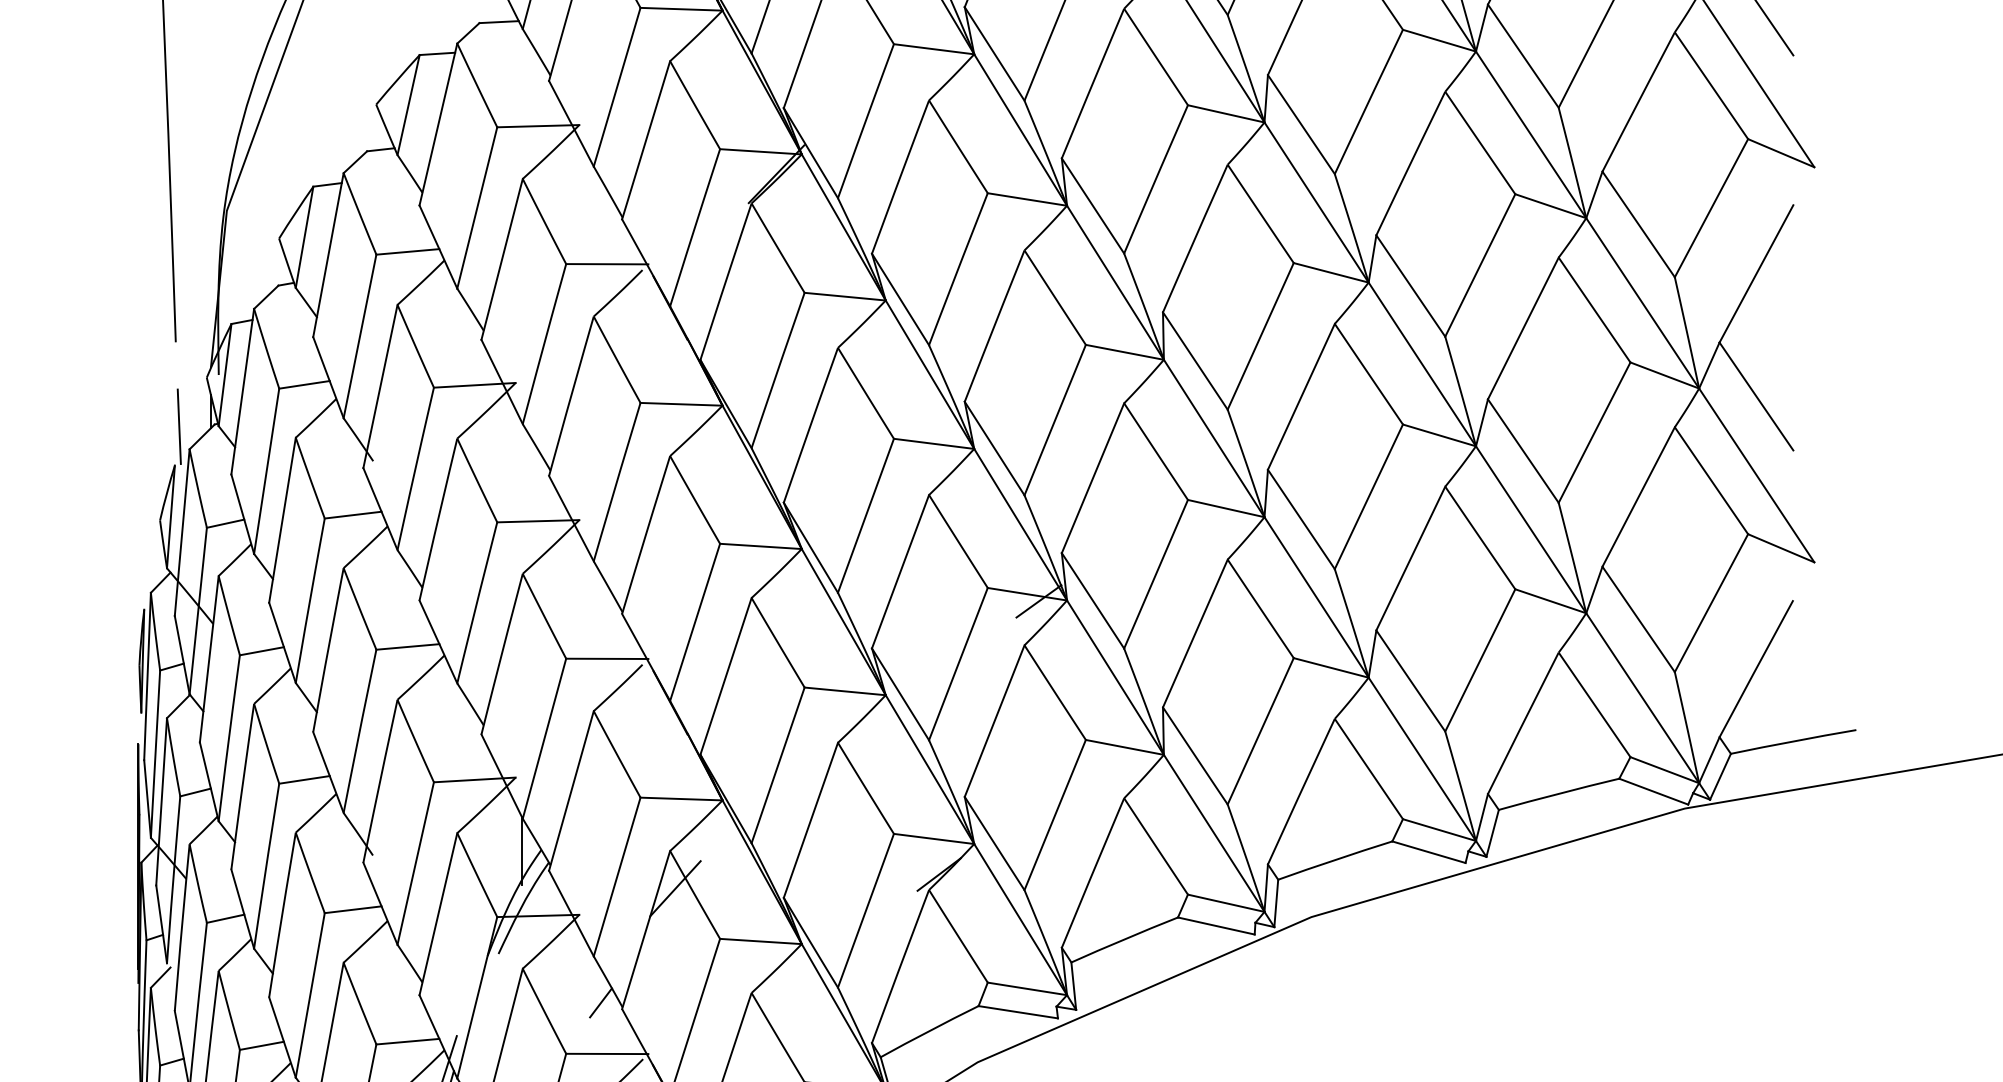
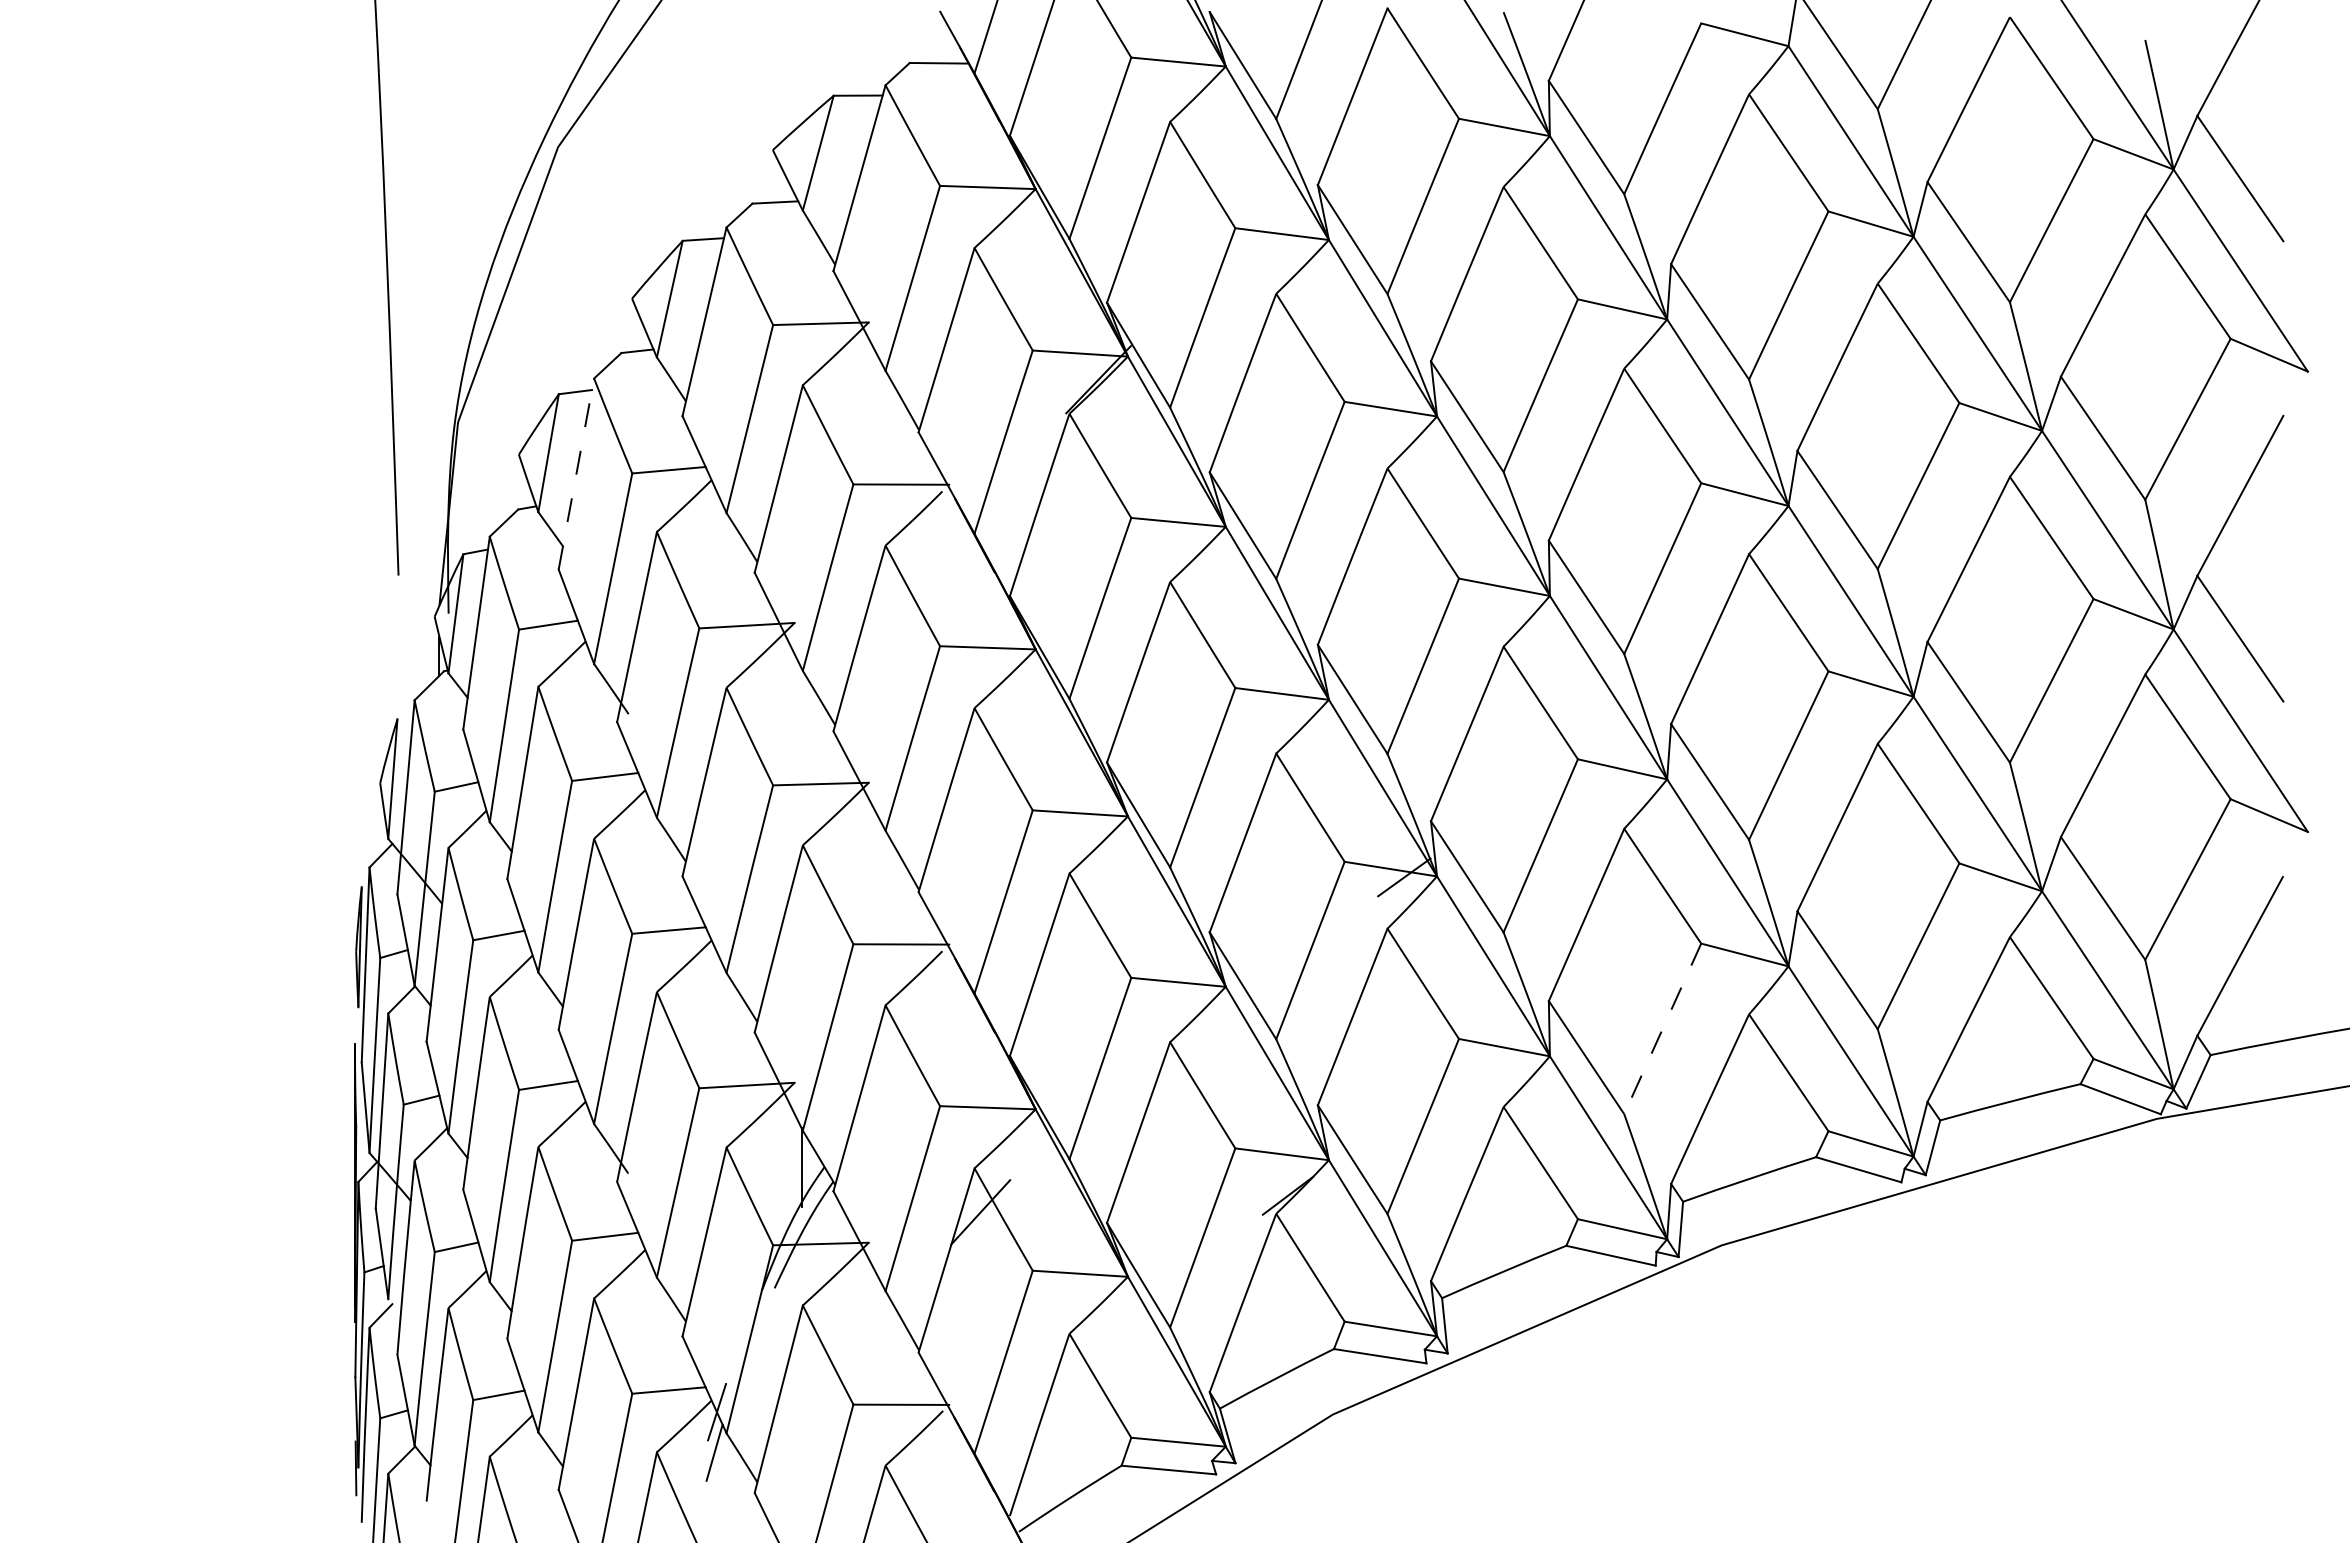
line: (328, 254) -> (576, 473), solid -> dashed
line: (179, 426) -> (402, 673), removed
line: (1260, 731) -> (1662, 1028), solid -> dashed
line: (600, 1003) -> (893, 1345), removed

